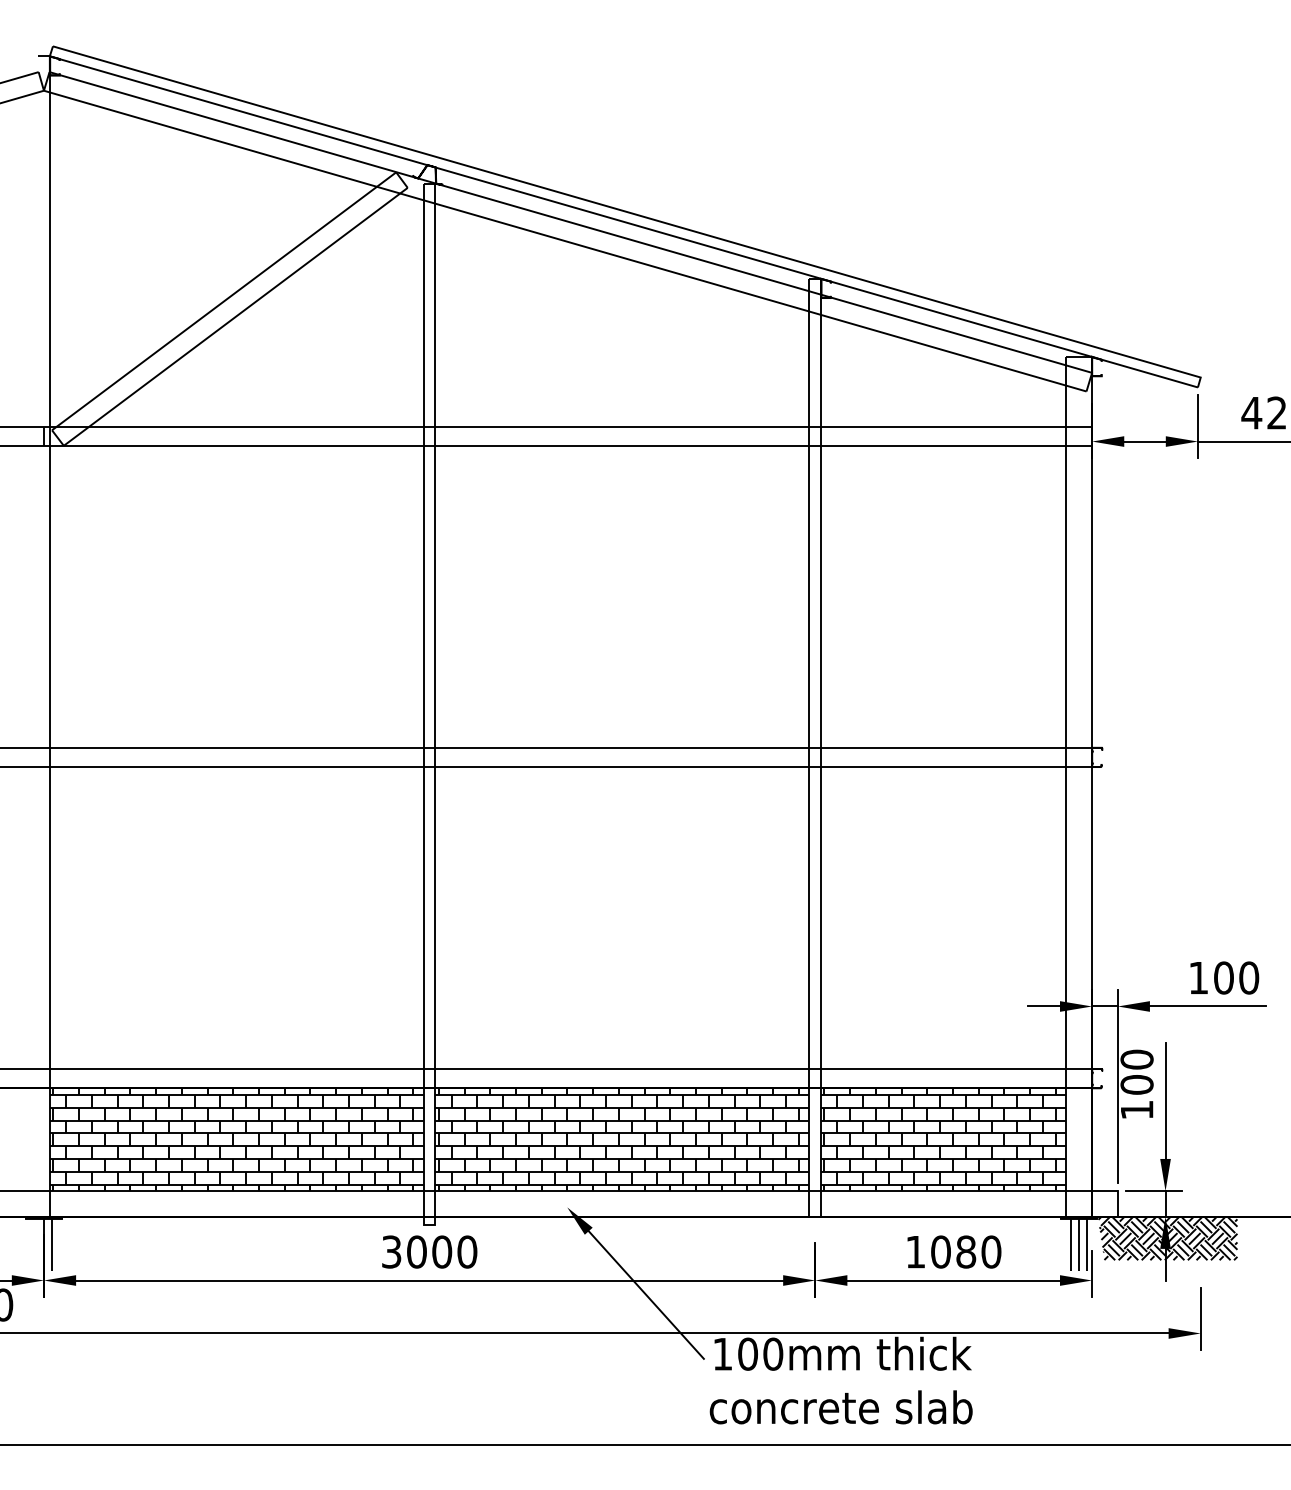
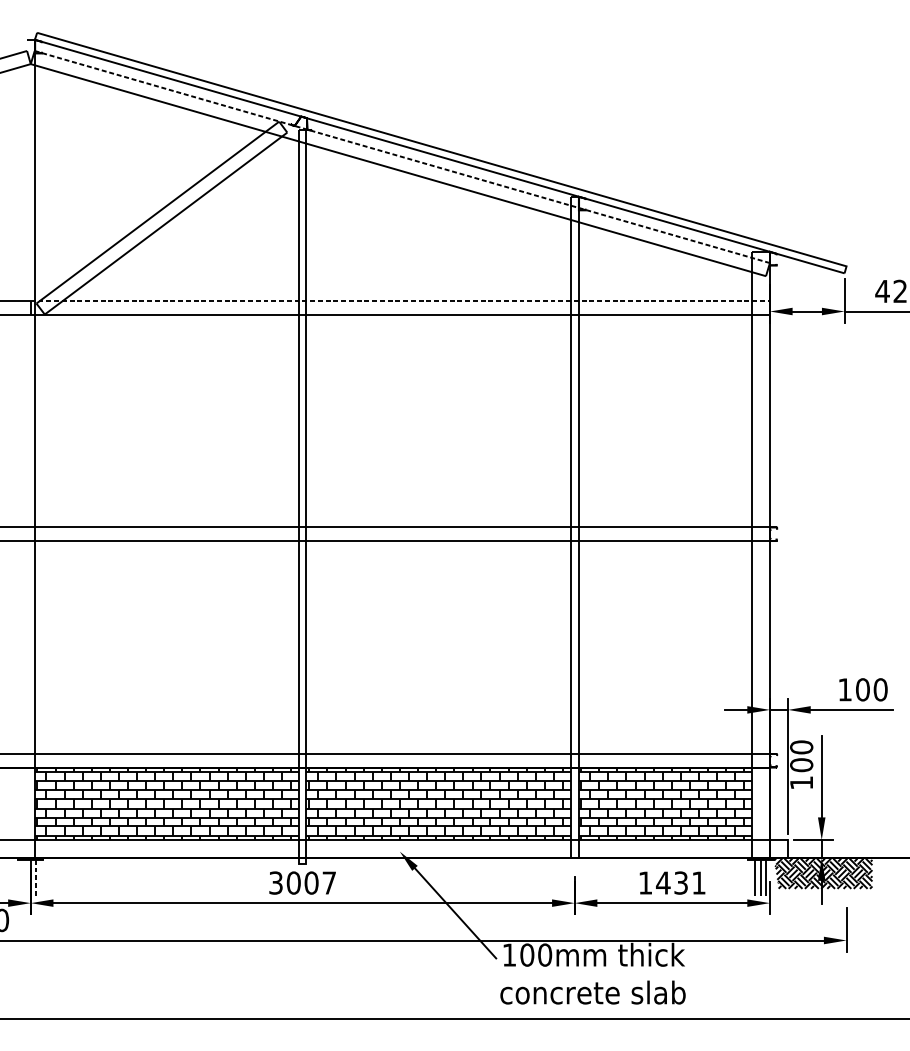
line: (570, 222) -> (402, 157), solid -> dashed
line: (568, 426) -> (400, 300), solid -> dashed
line: (51, 1244) -> (36, 877), solid -> dashed
text: (467, 1251) -> (329, 882), 3000 -> 3007
text: (965, 1251) -> (680, 882), 1080 -> 1431

